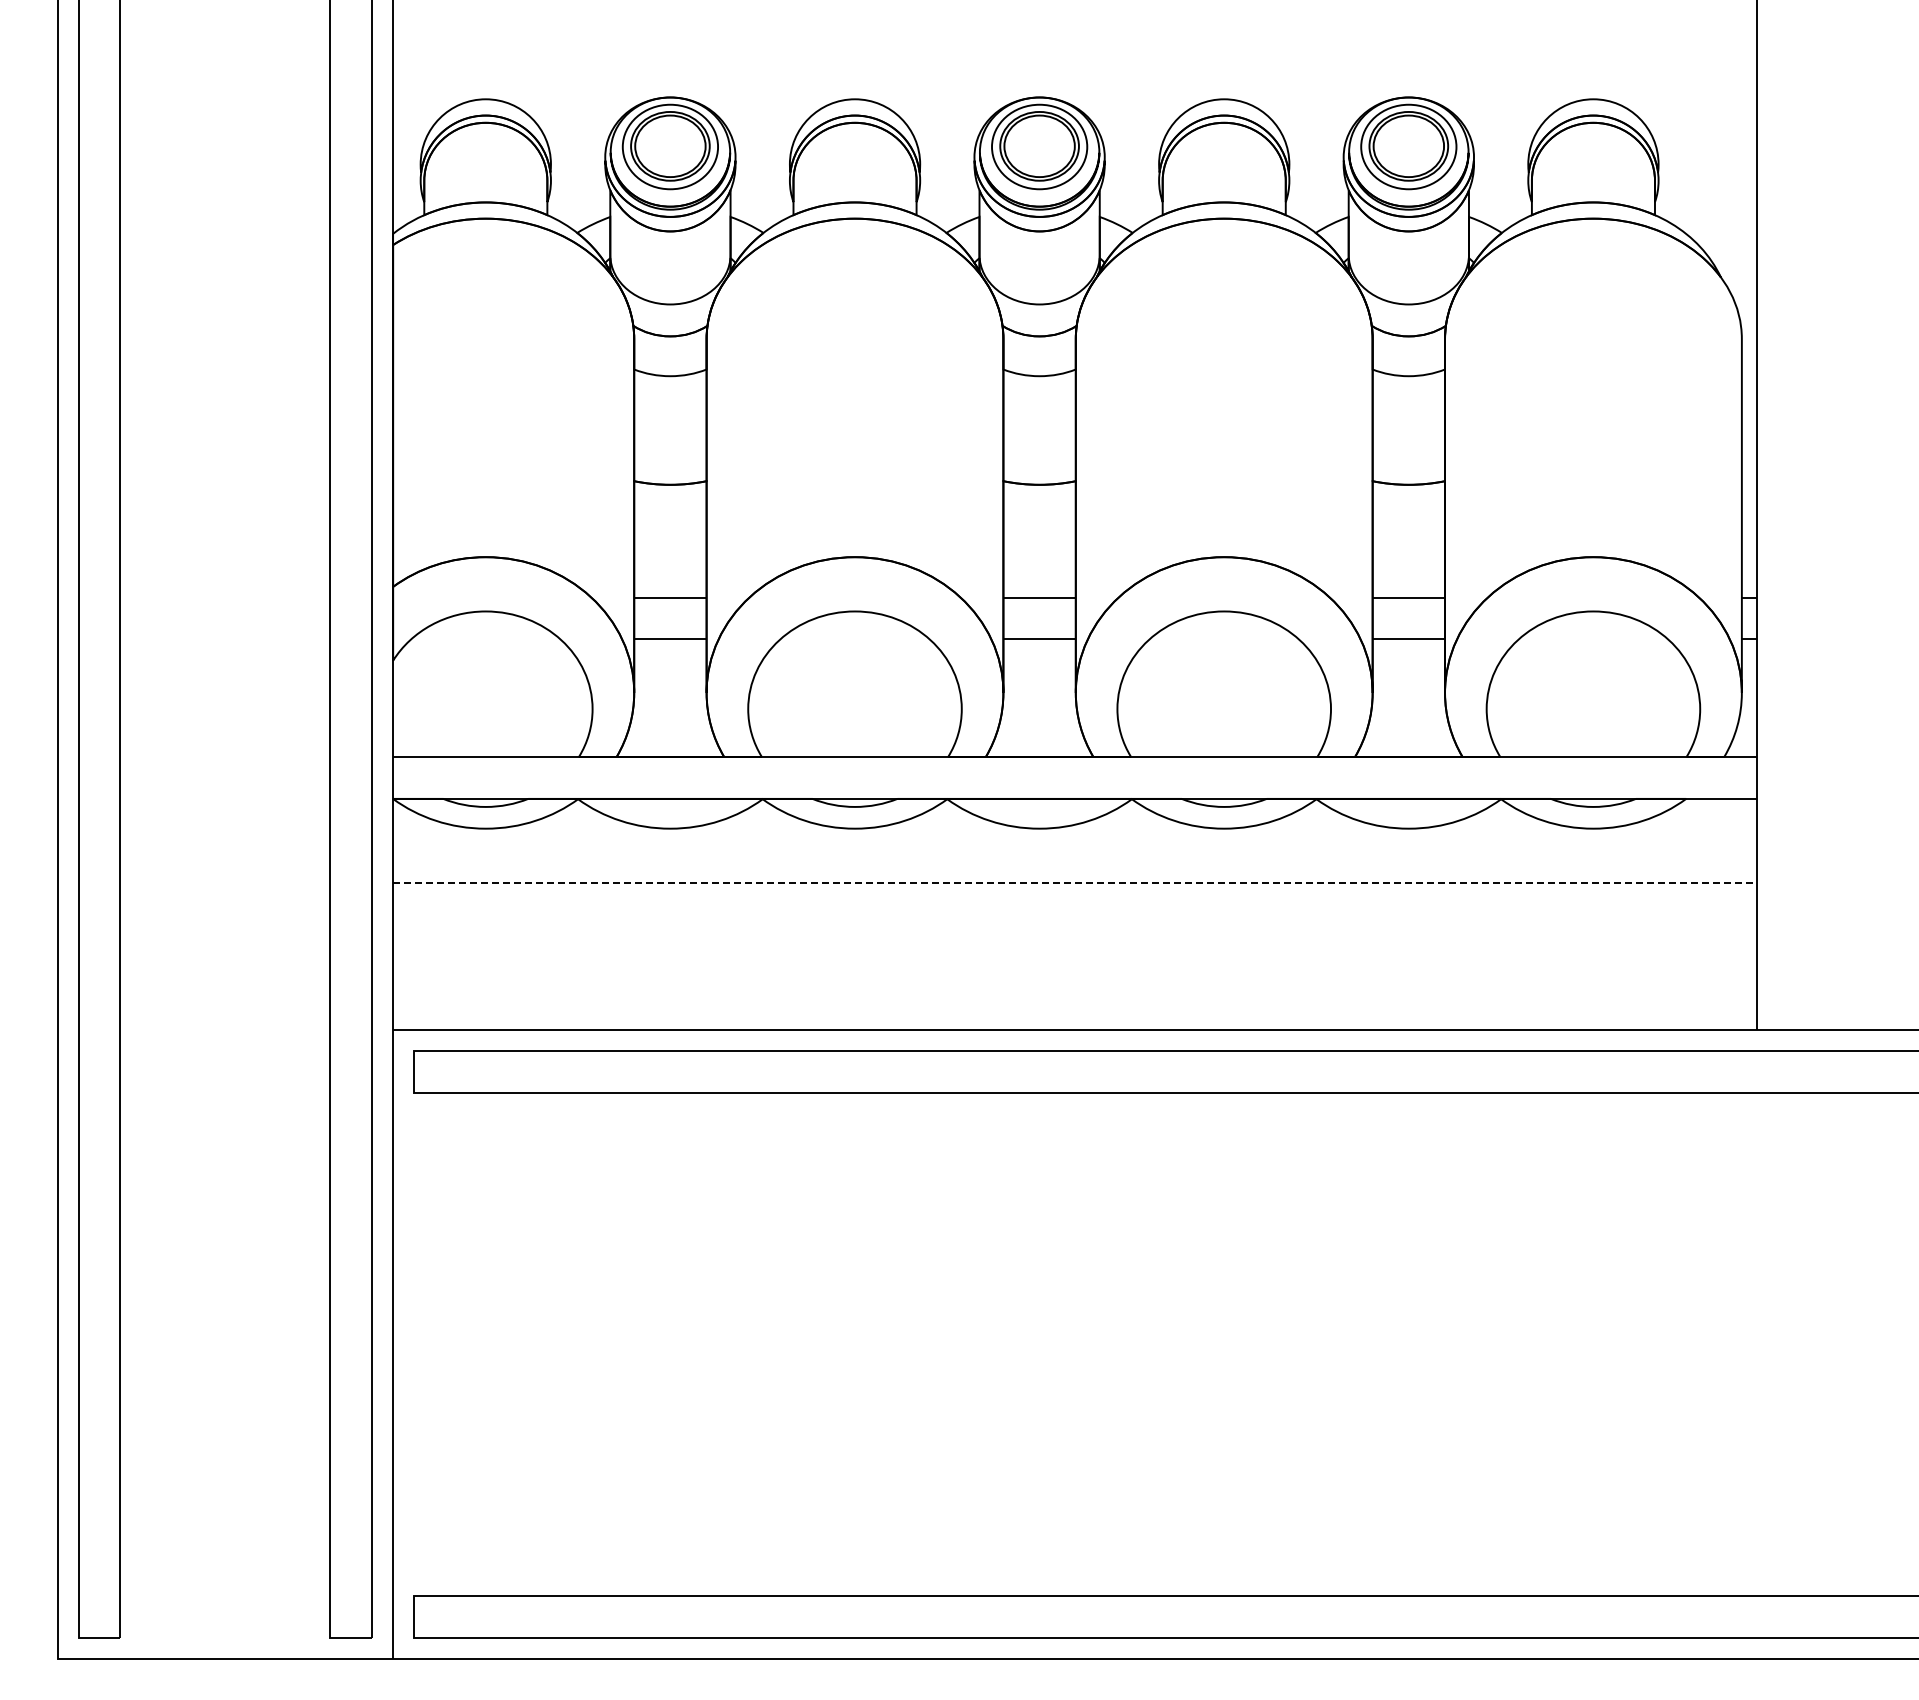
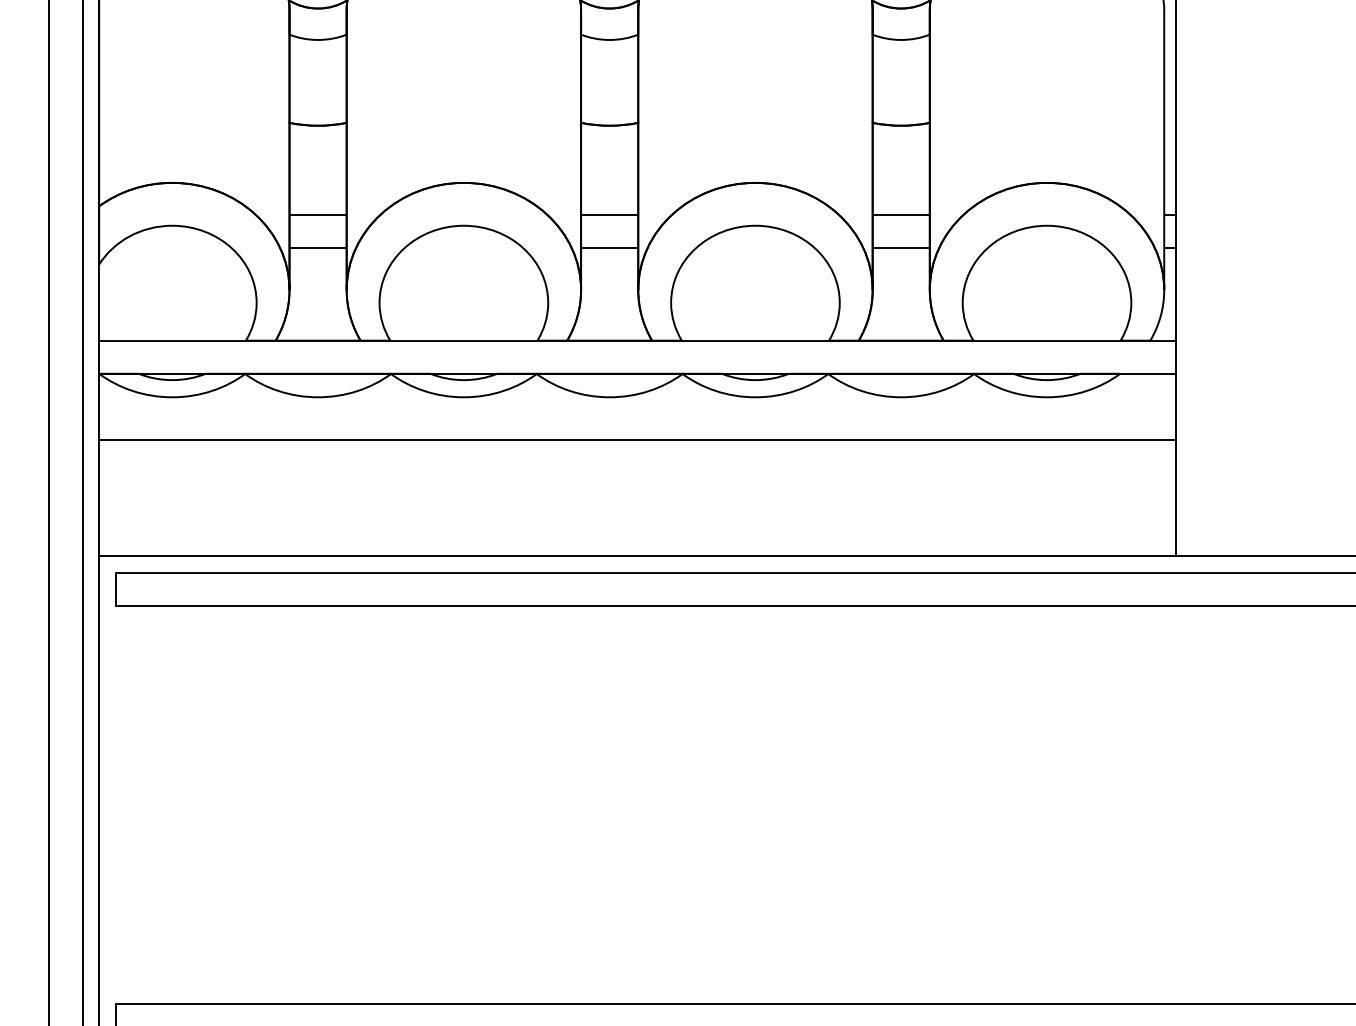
line: (1074, 883) -> (637, 440), dashed -> solid

